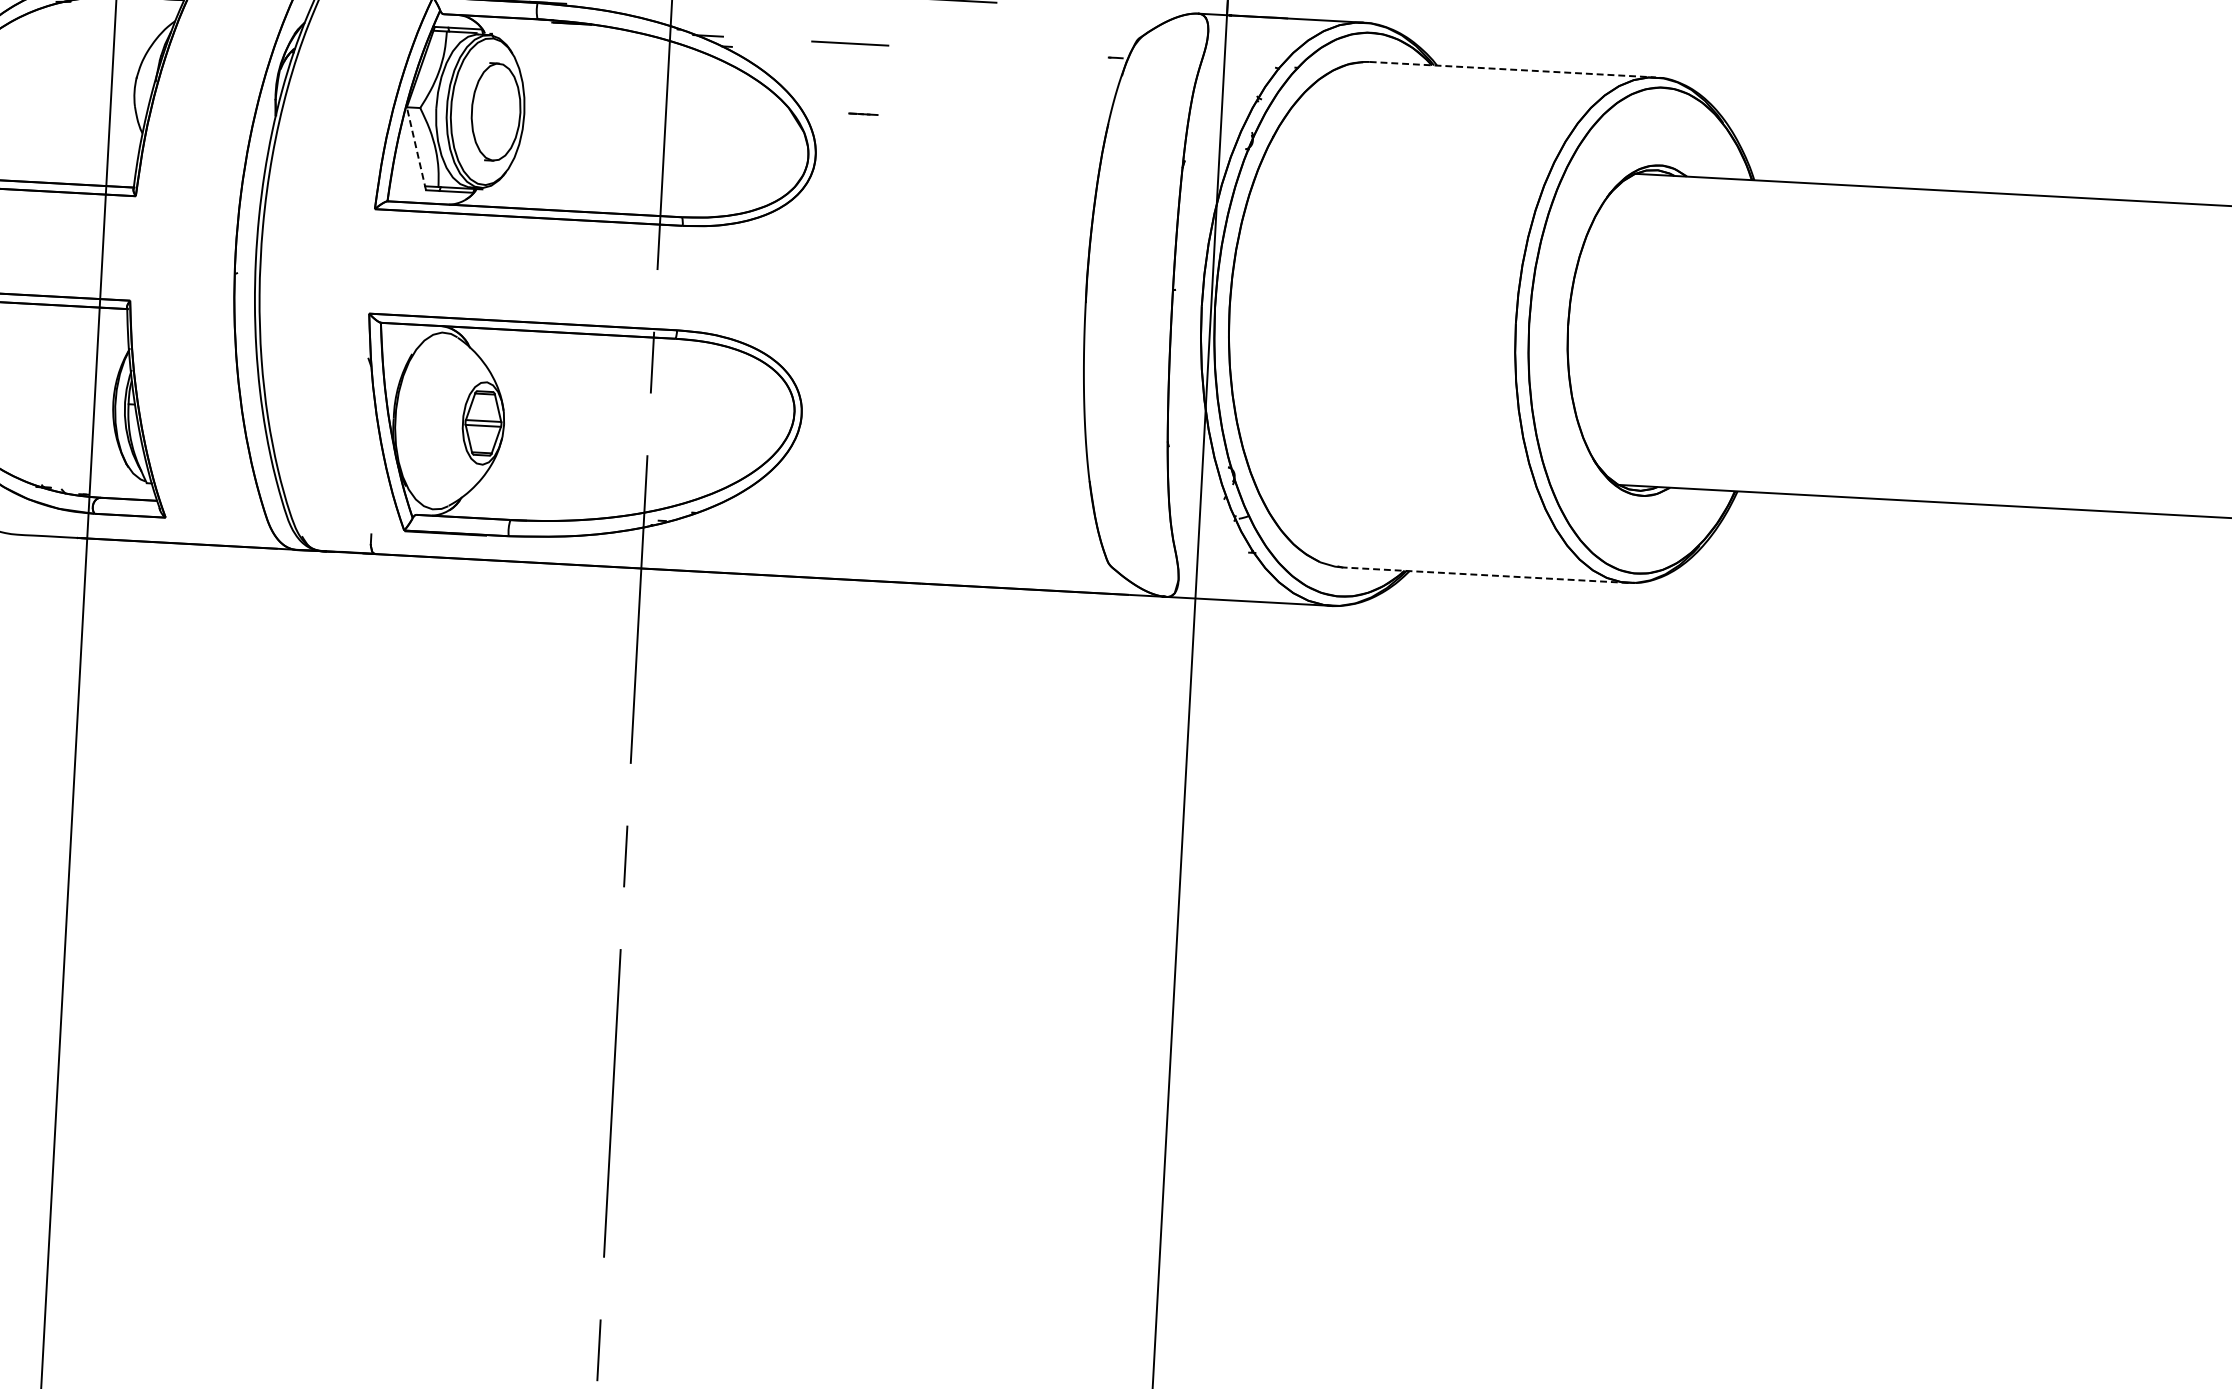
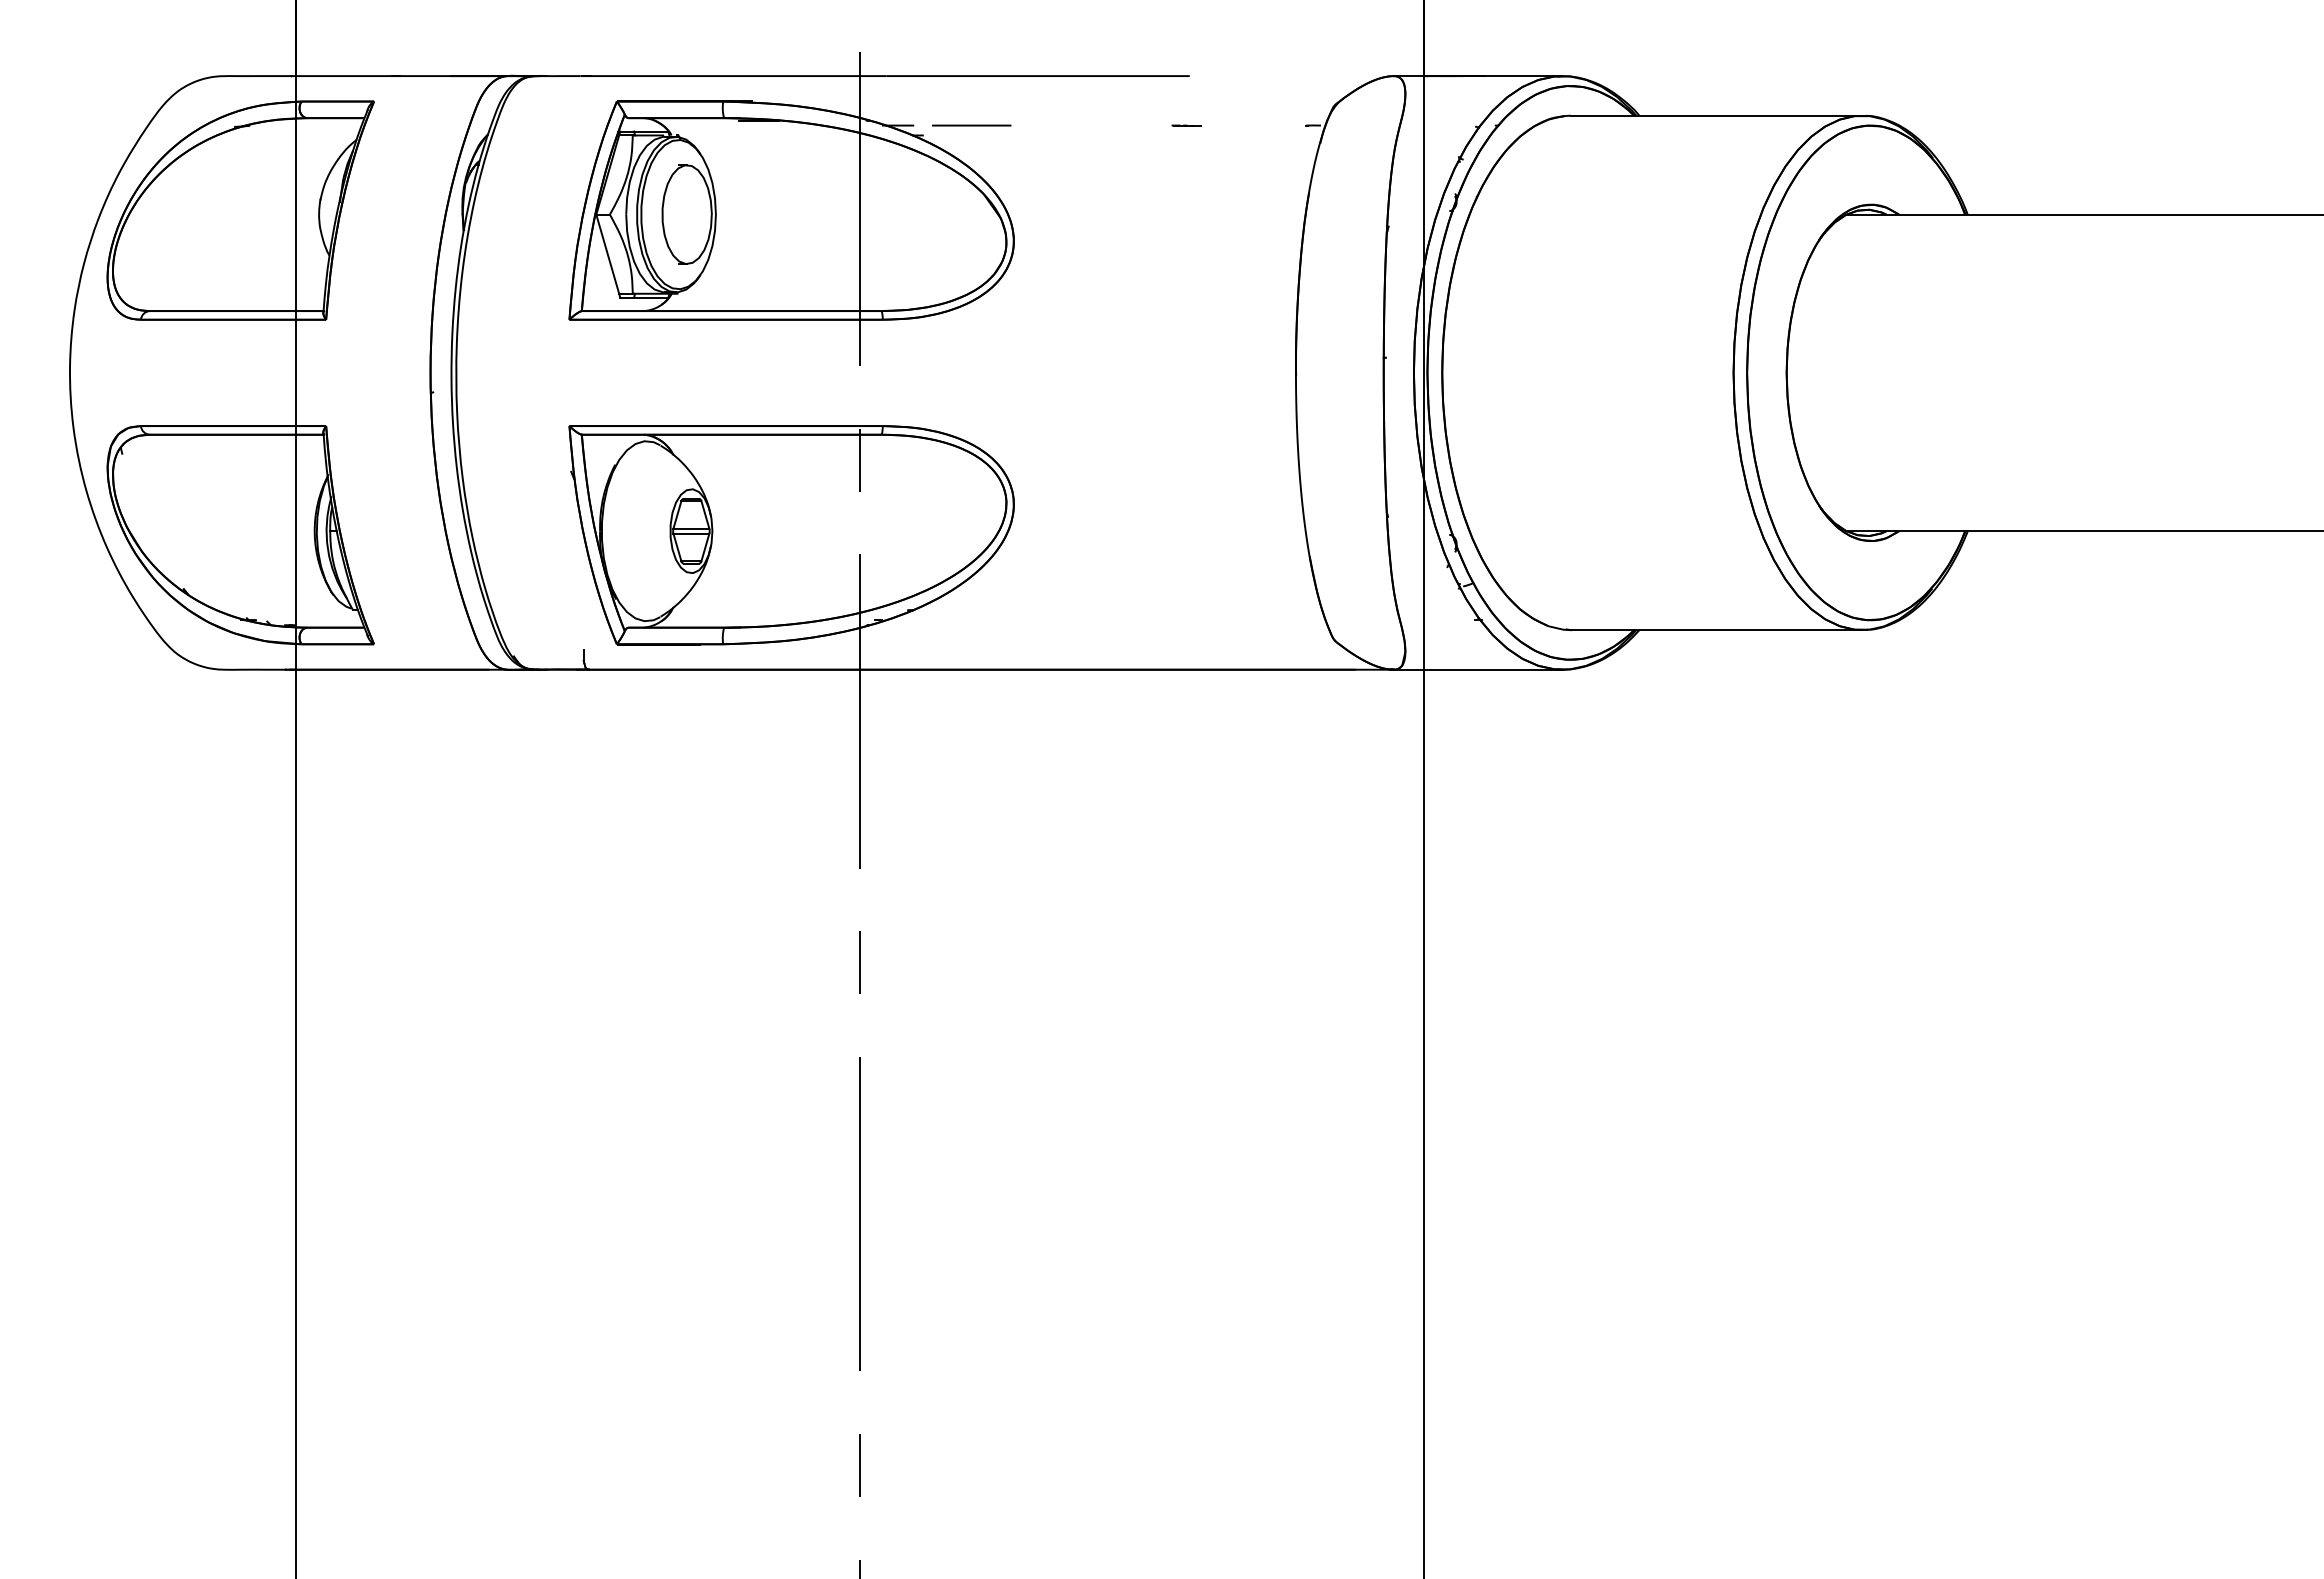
line: (850, 43) -> (971, 125), moved
line: (1512, 69) -> (1716, 115), dashed -> solid
line: (862, 114) -> (1186, 125), moved
line: (416, 148) -> (608, 255), dashed -> solid
line: (1485, 575) -> (1716, 630), dashed -> solid

